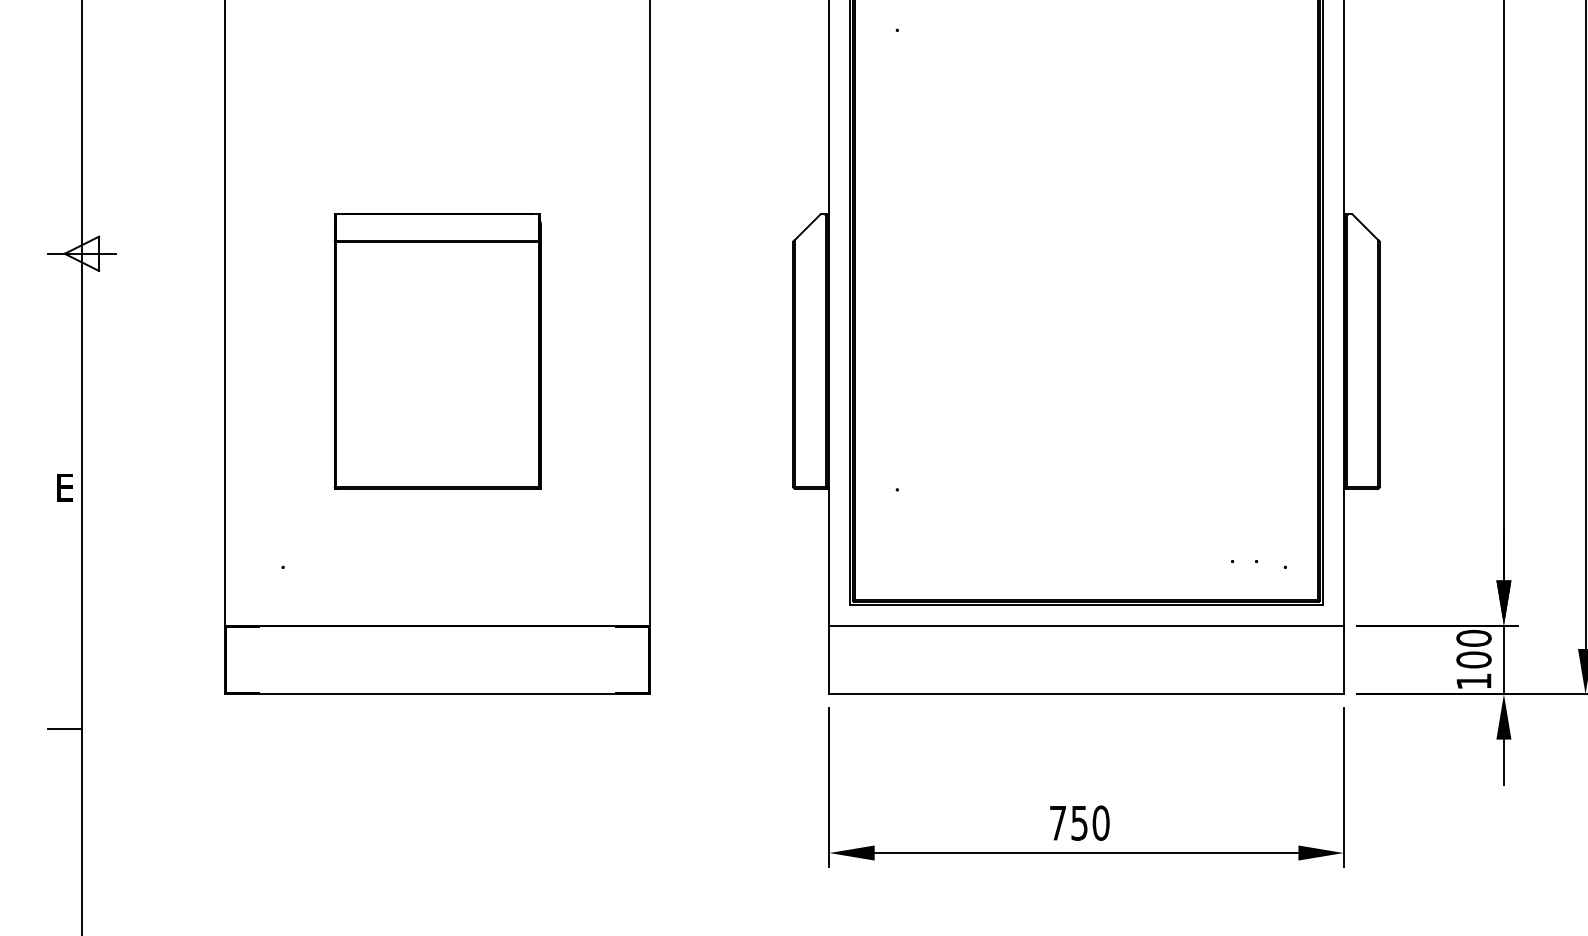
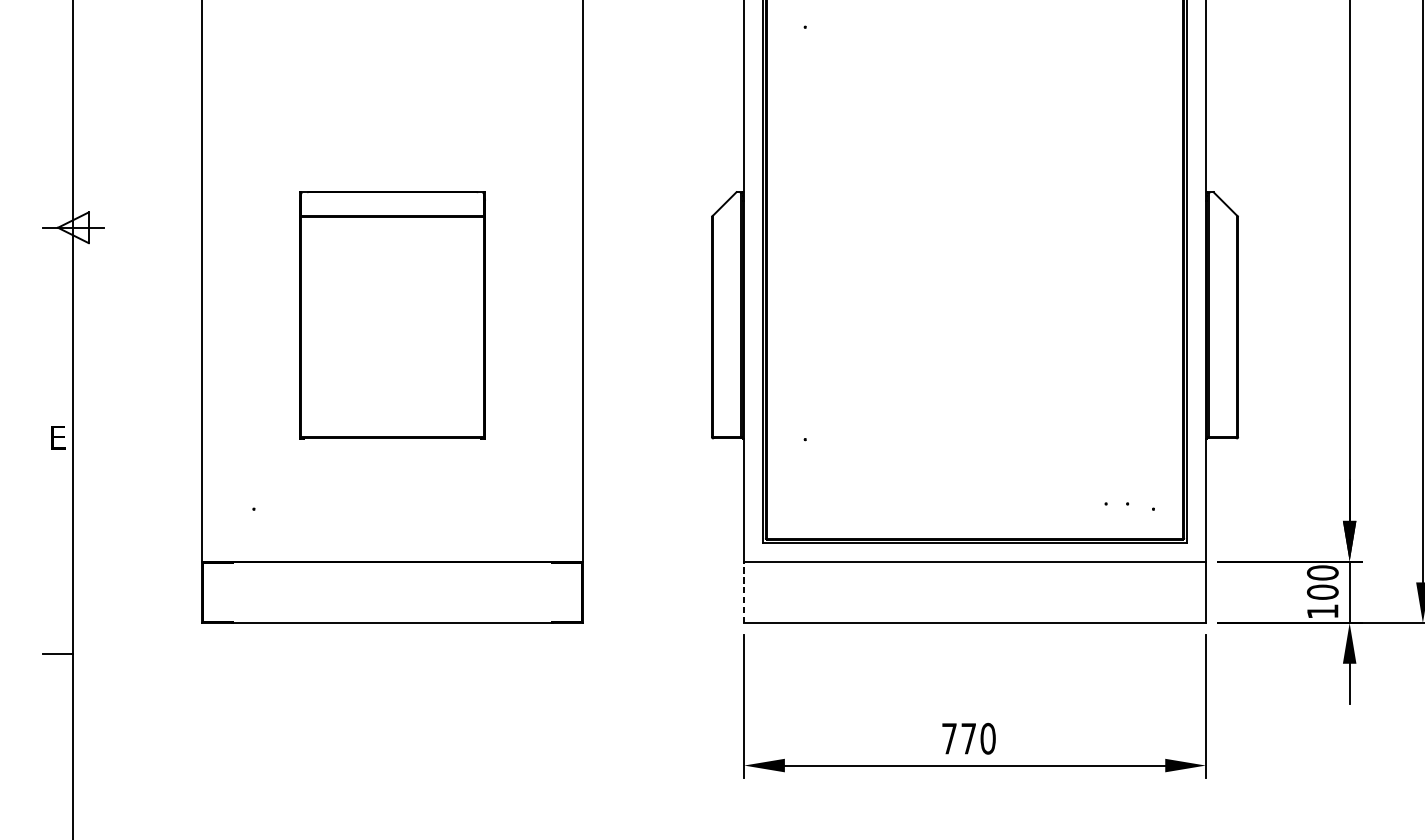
line: (829, 659) -> (744, 591), solid -> dashed
text: (1079, 823) -> (968, 739), 750 -> 770

